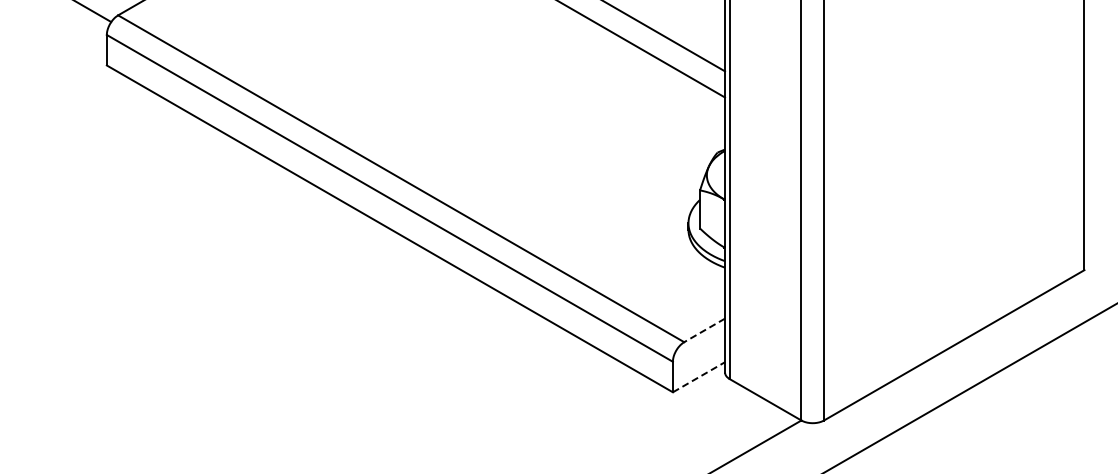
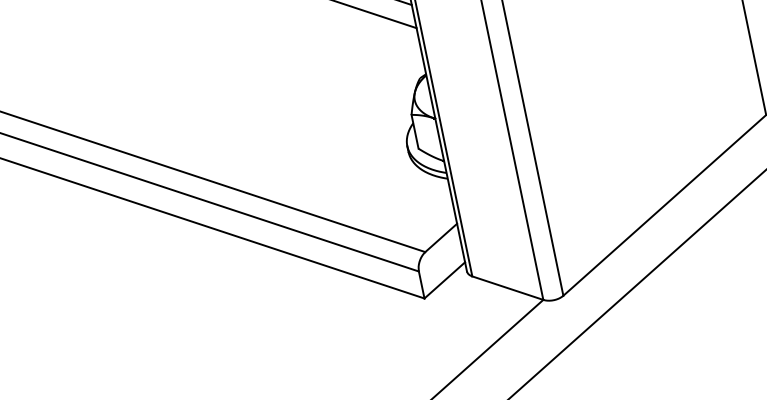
line: (704, 330) -> (441, 238), dashed -> solid
line: (699, 377) -> (445, 280), dashed -> solid

